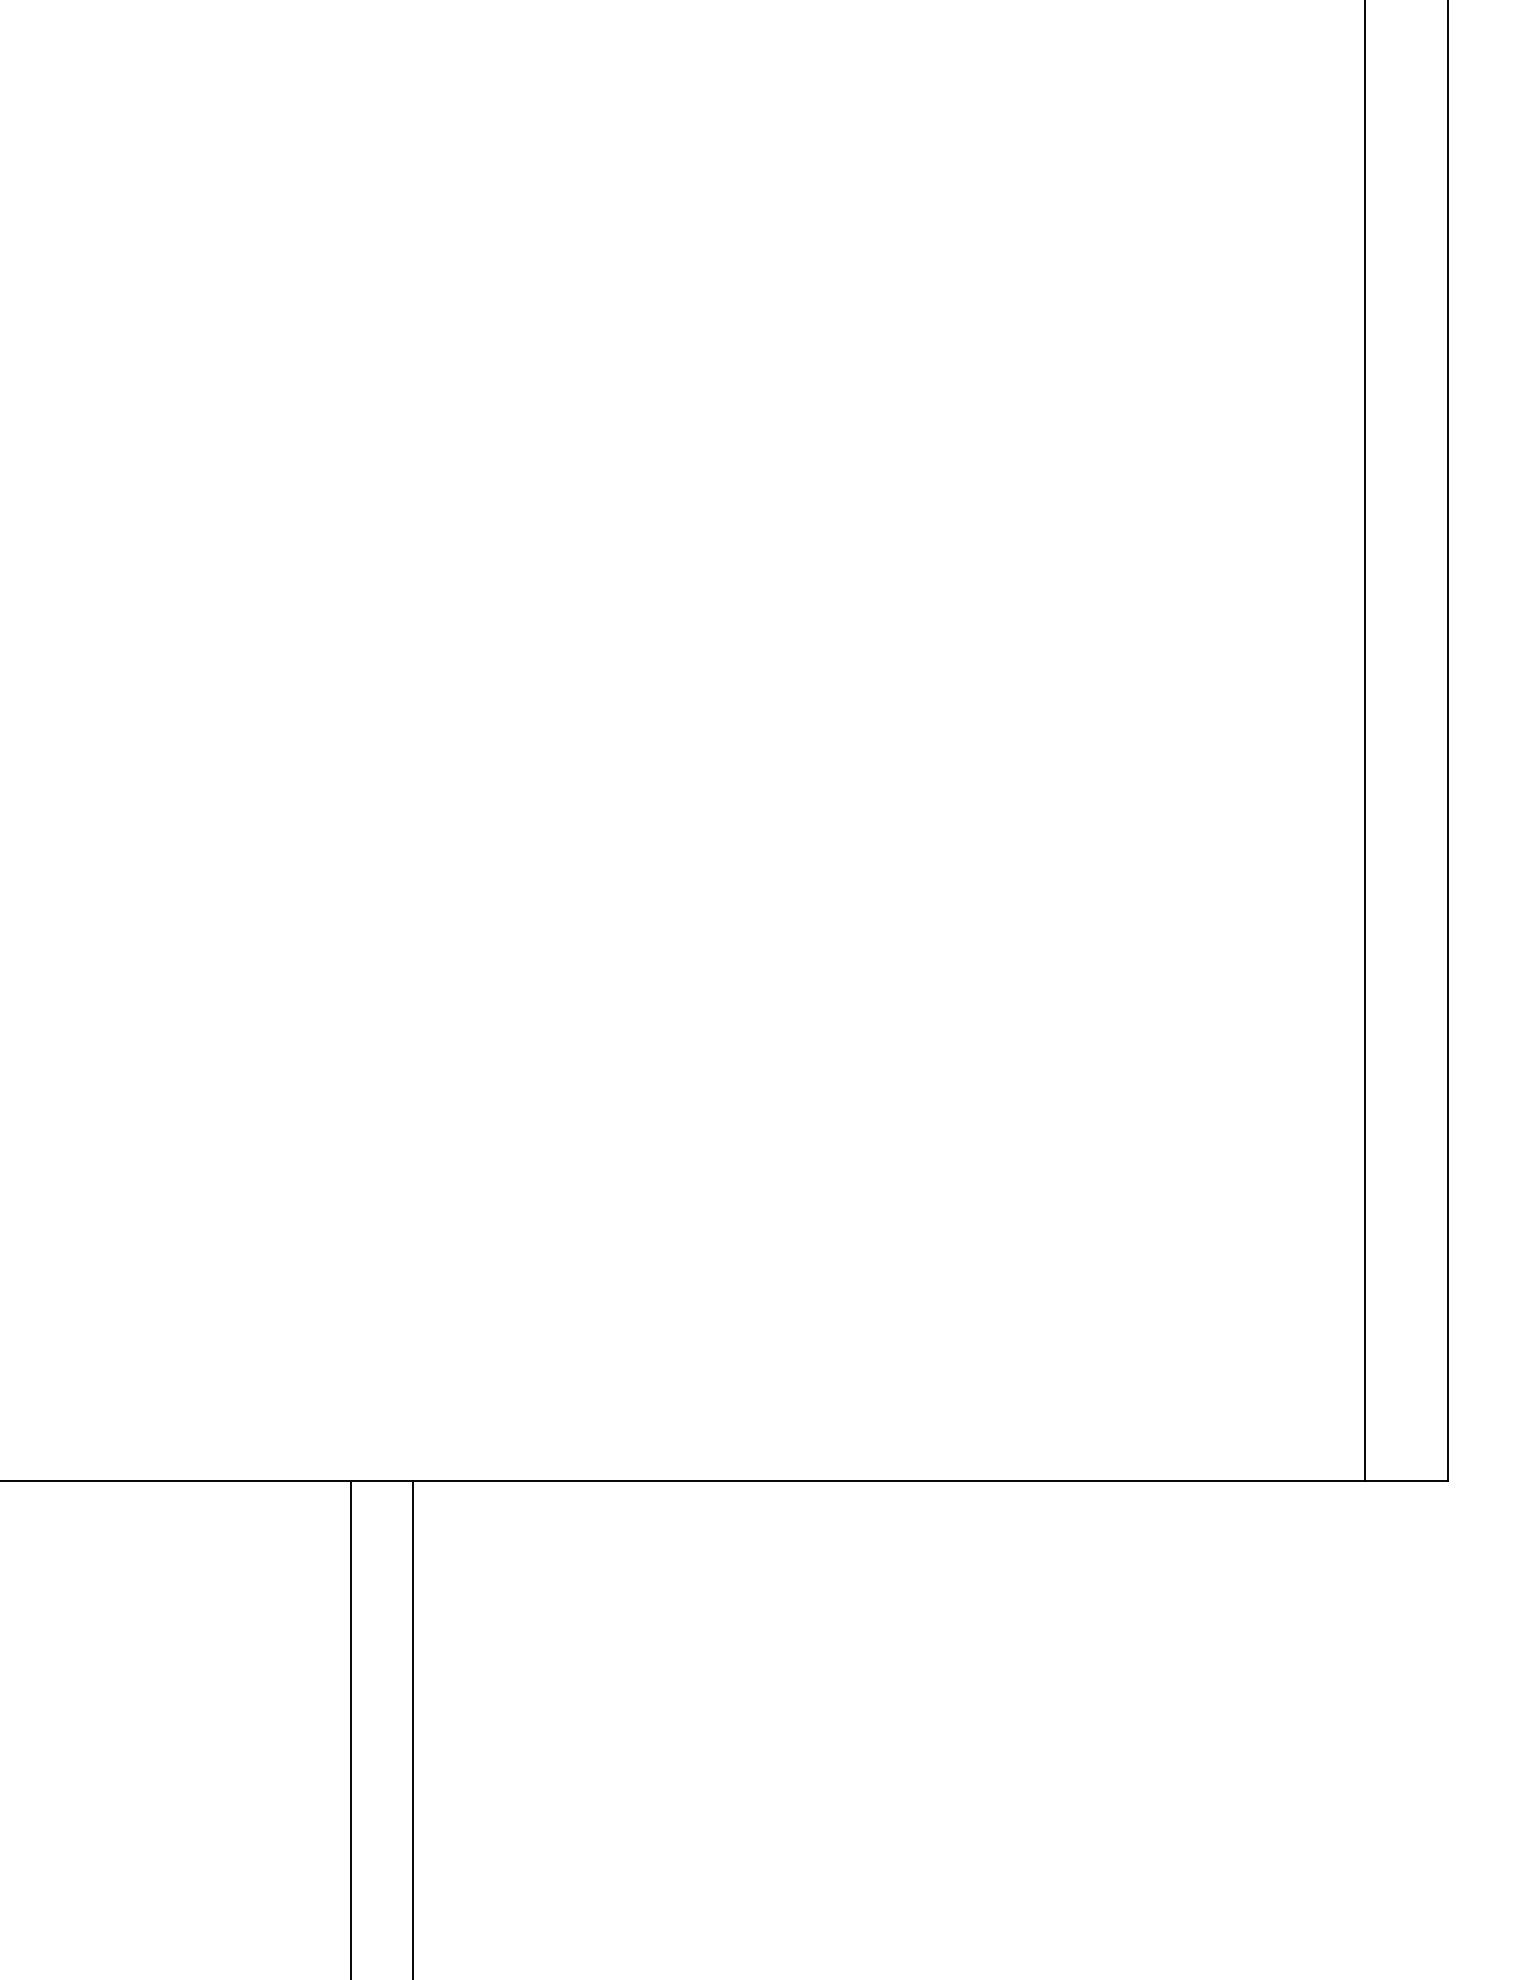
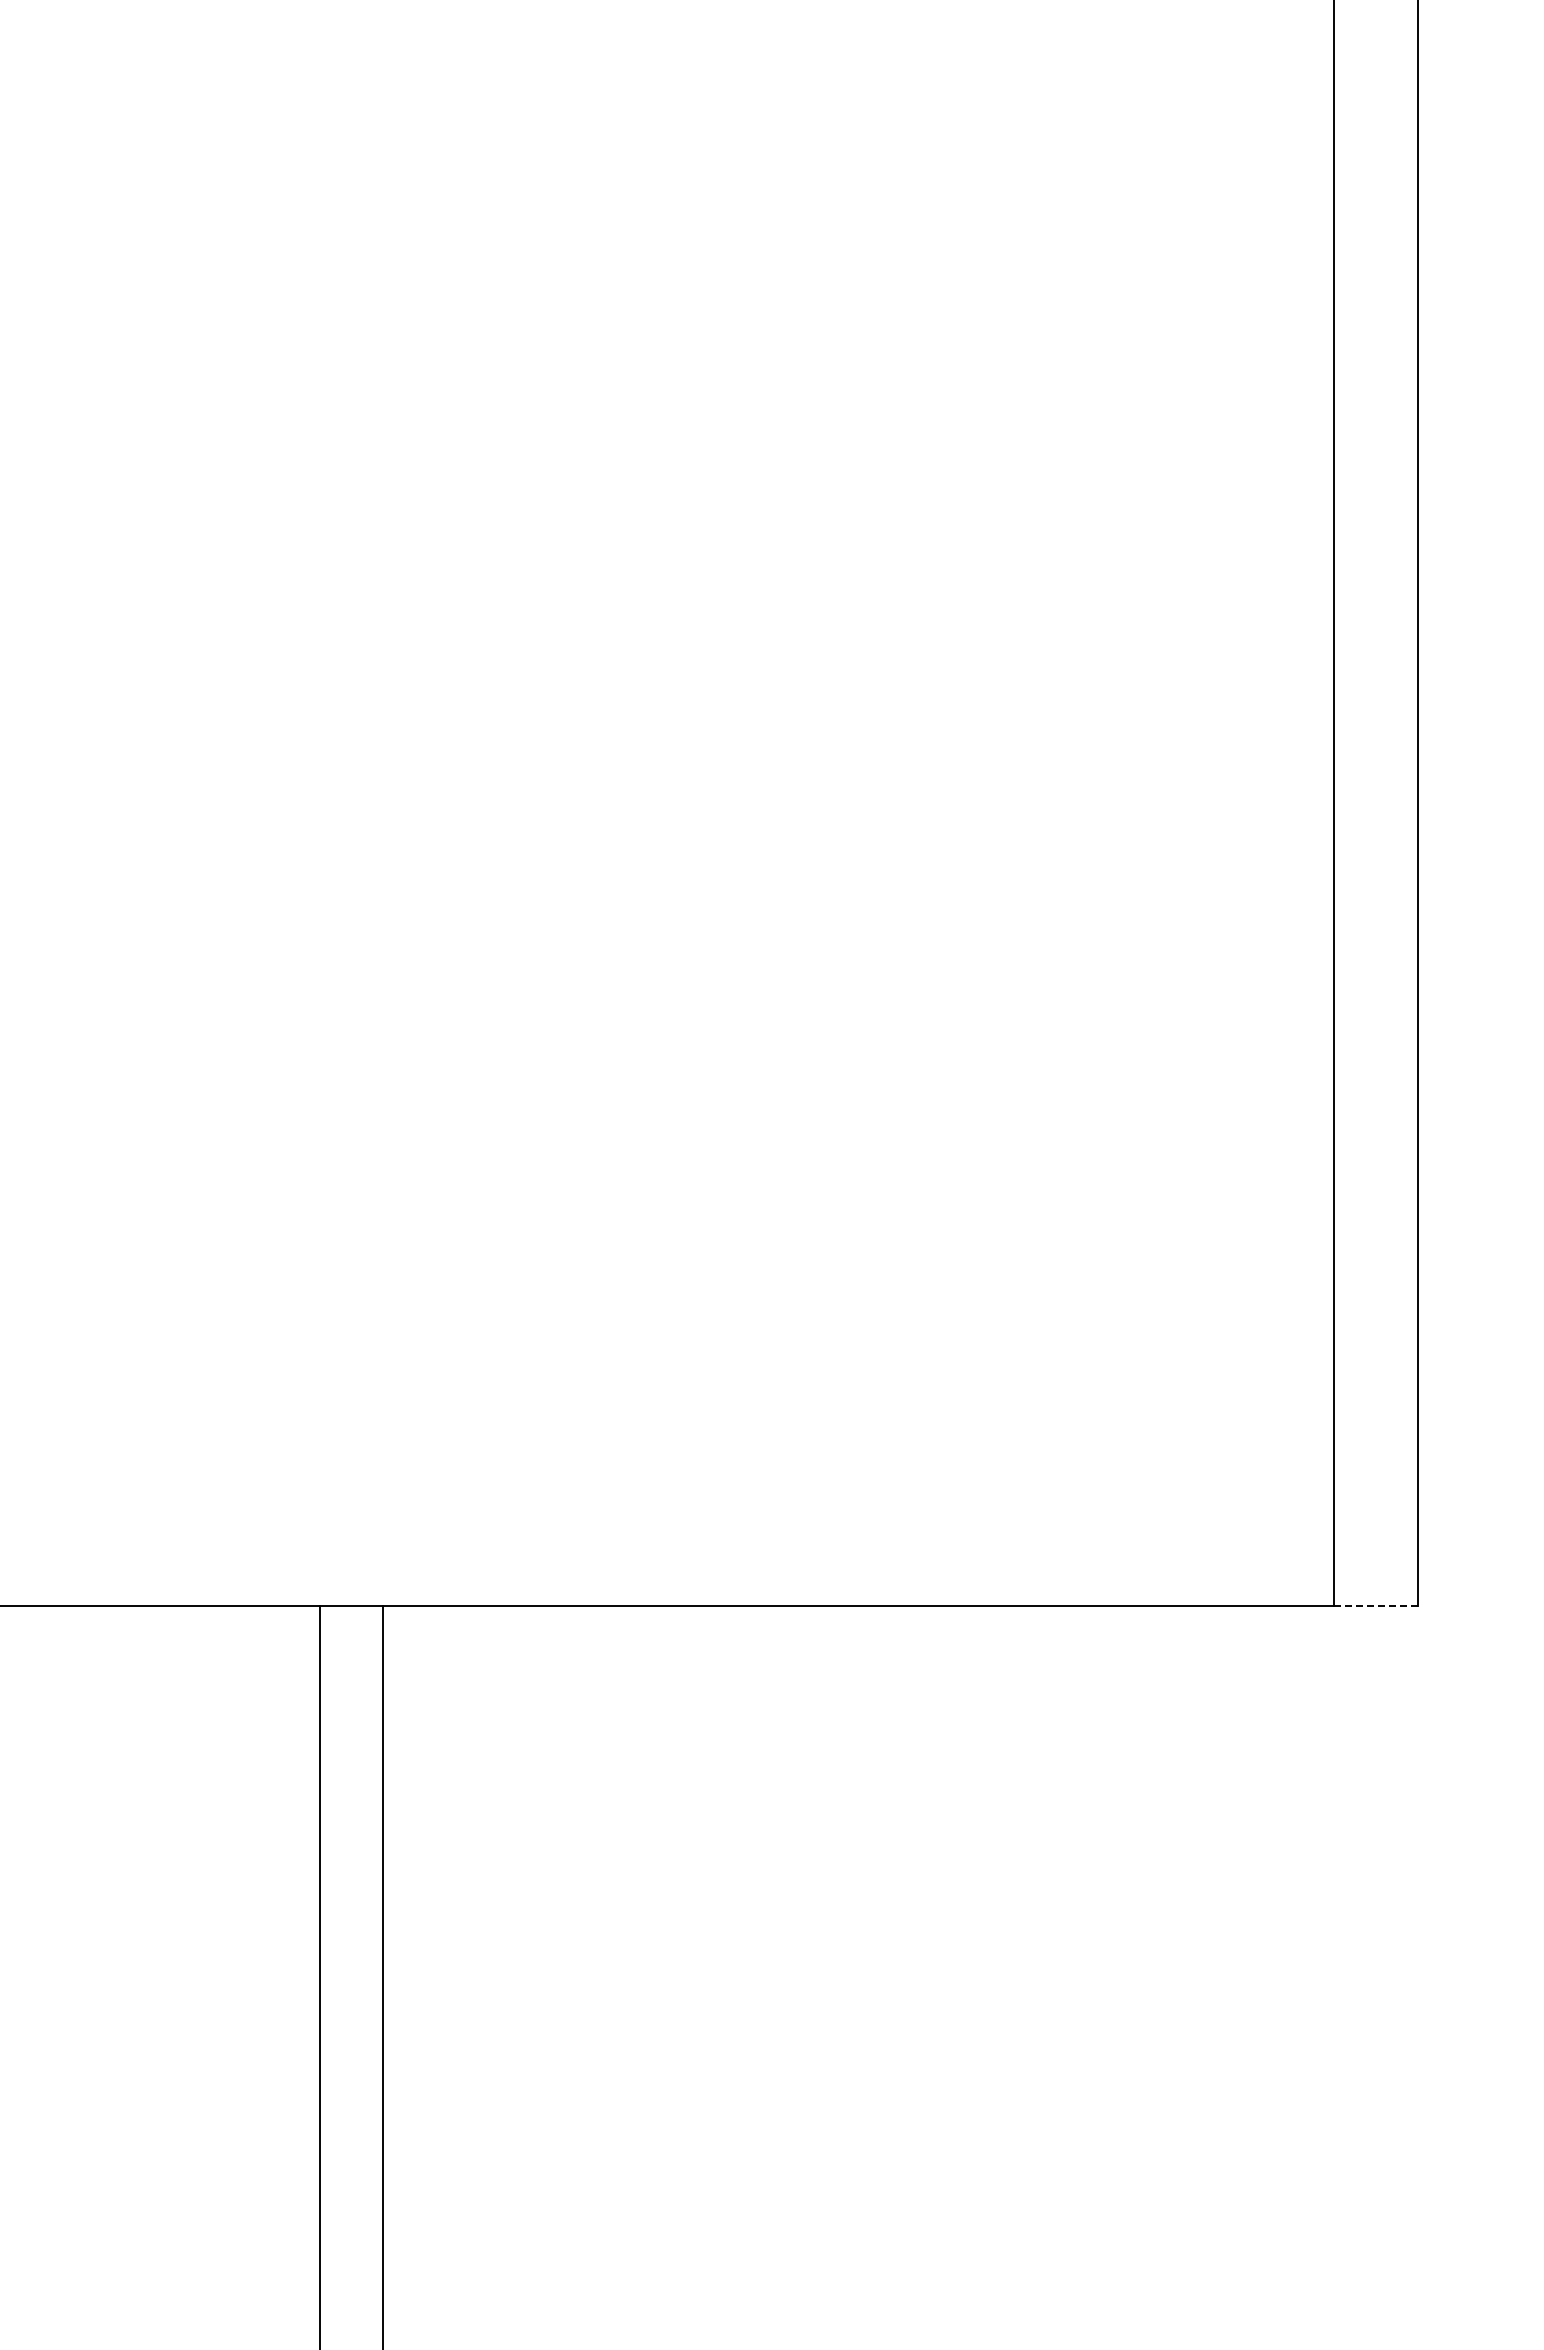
line: (1406, 1481) -> (1375, 1605), solid -> dashed

